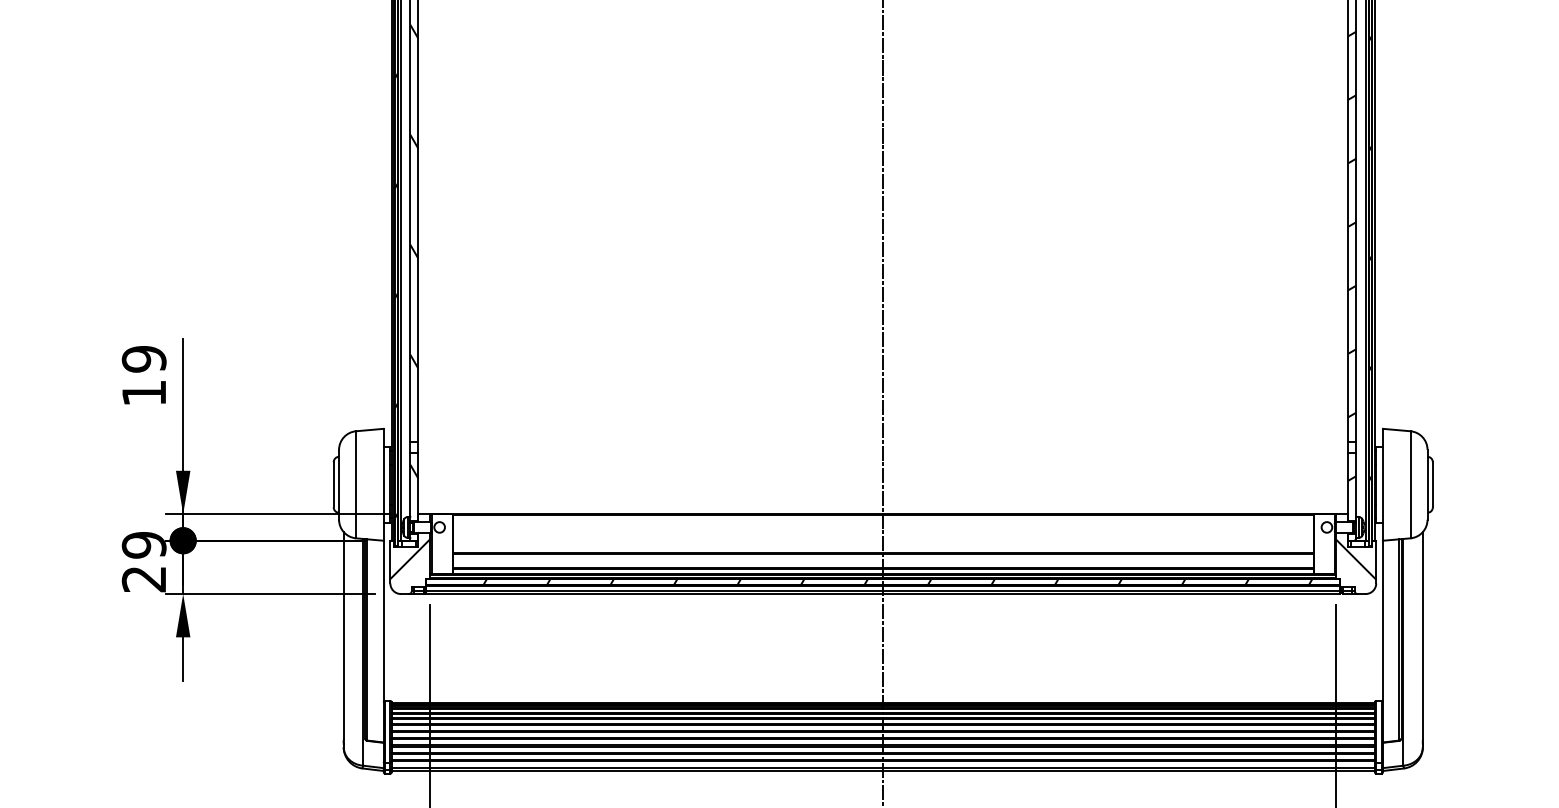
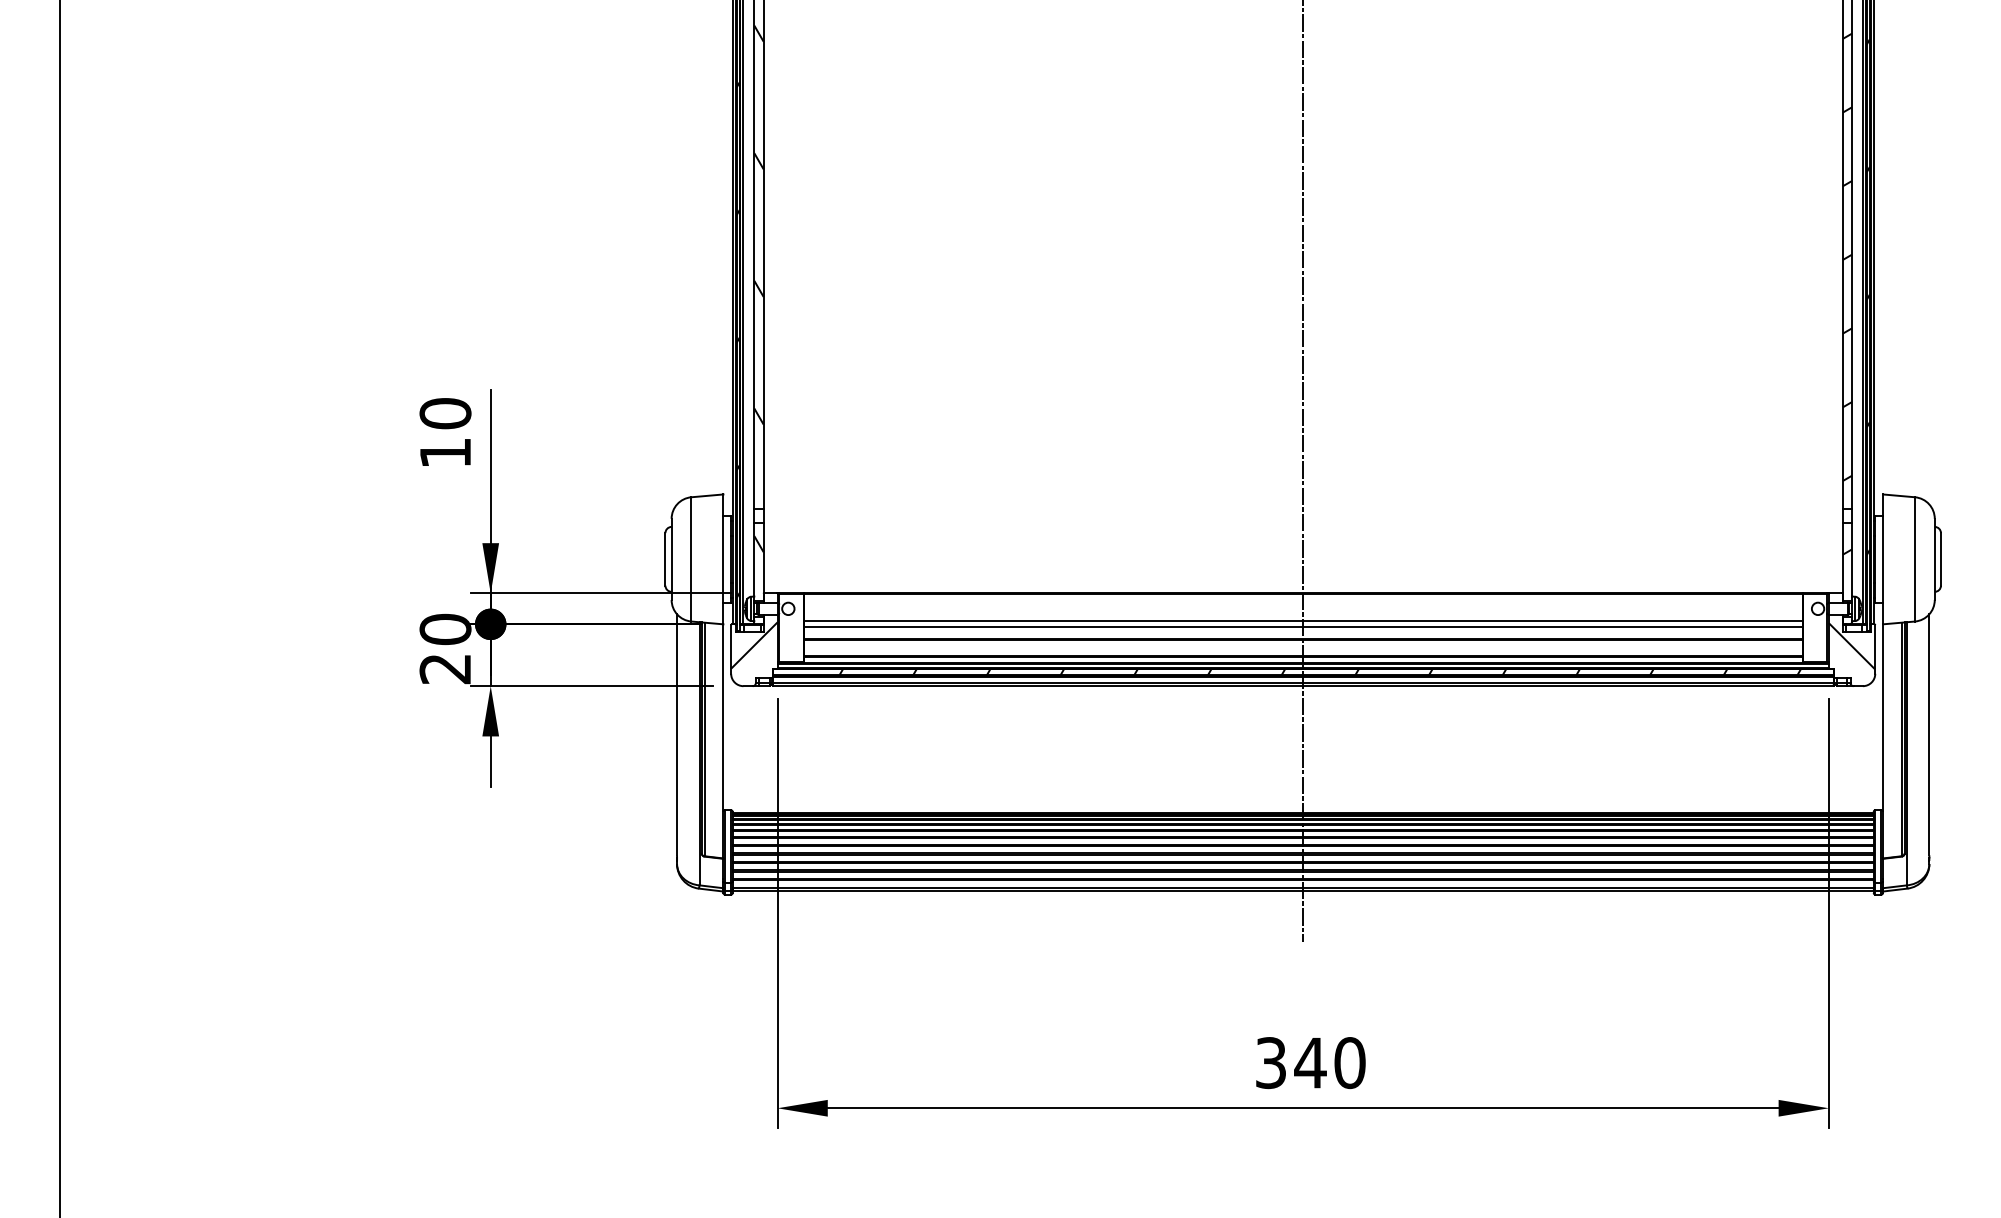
text: (144, 359) -> (445, 413), 19 -> 10
line: (882, 538) -> (1302, 621), added
line: (882, 543) -> (1302, 627), added
text: (144, 545) -> (445, 629), 29 -> 20

